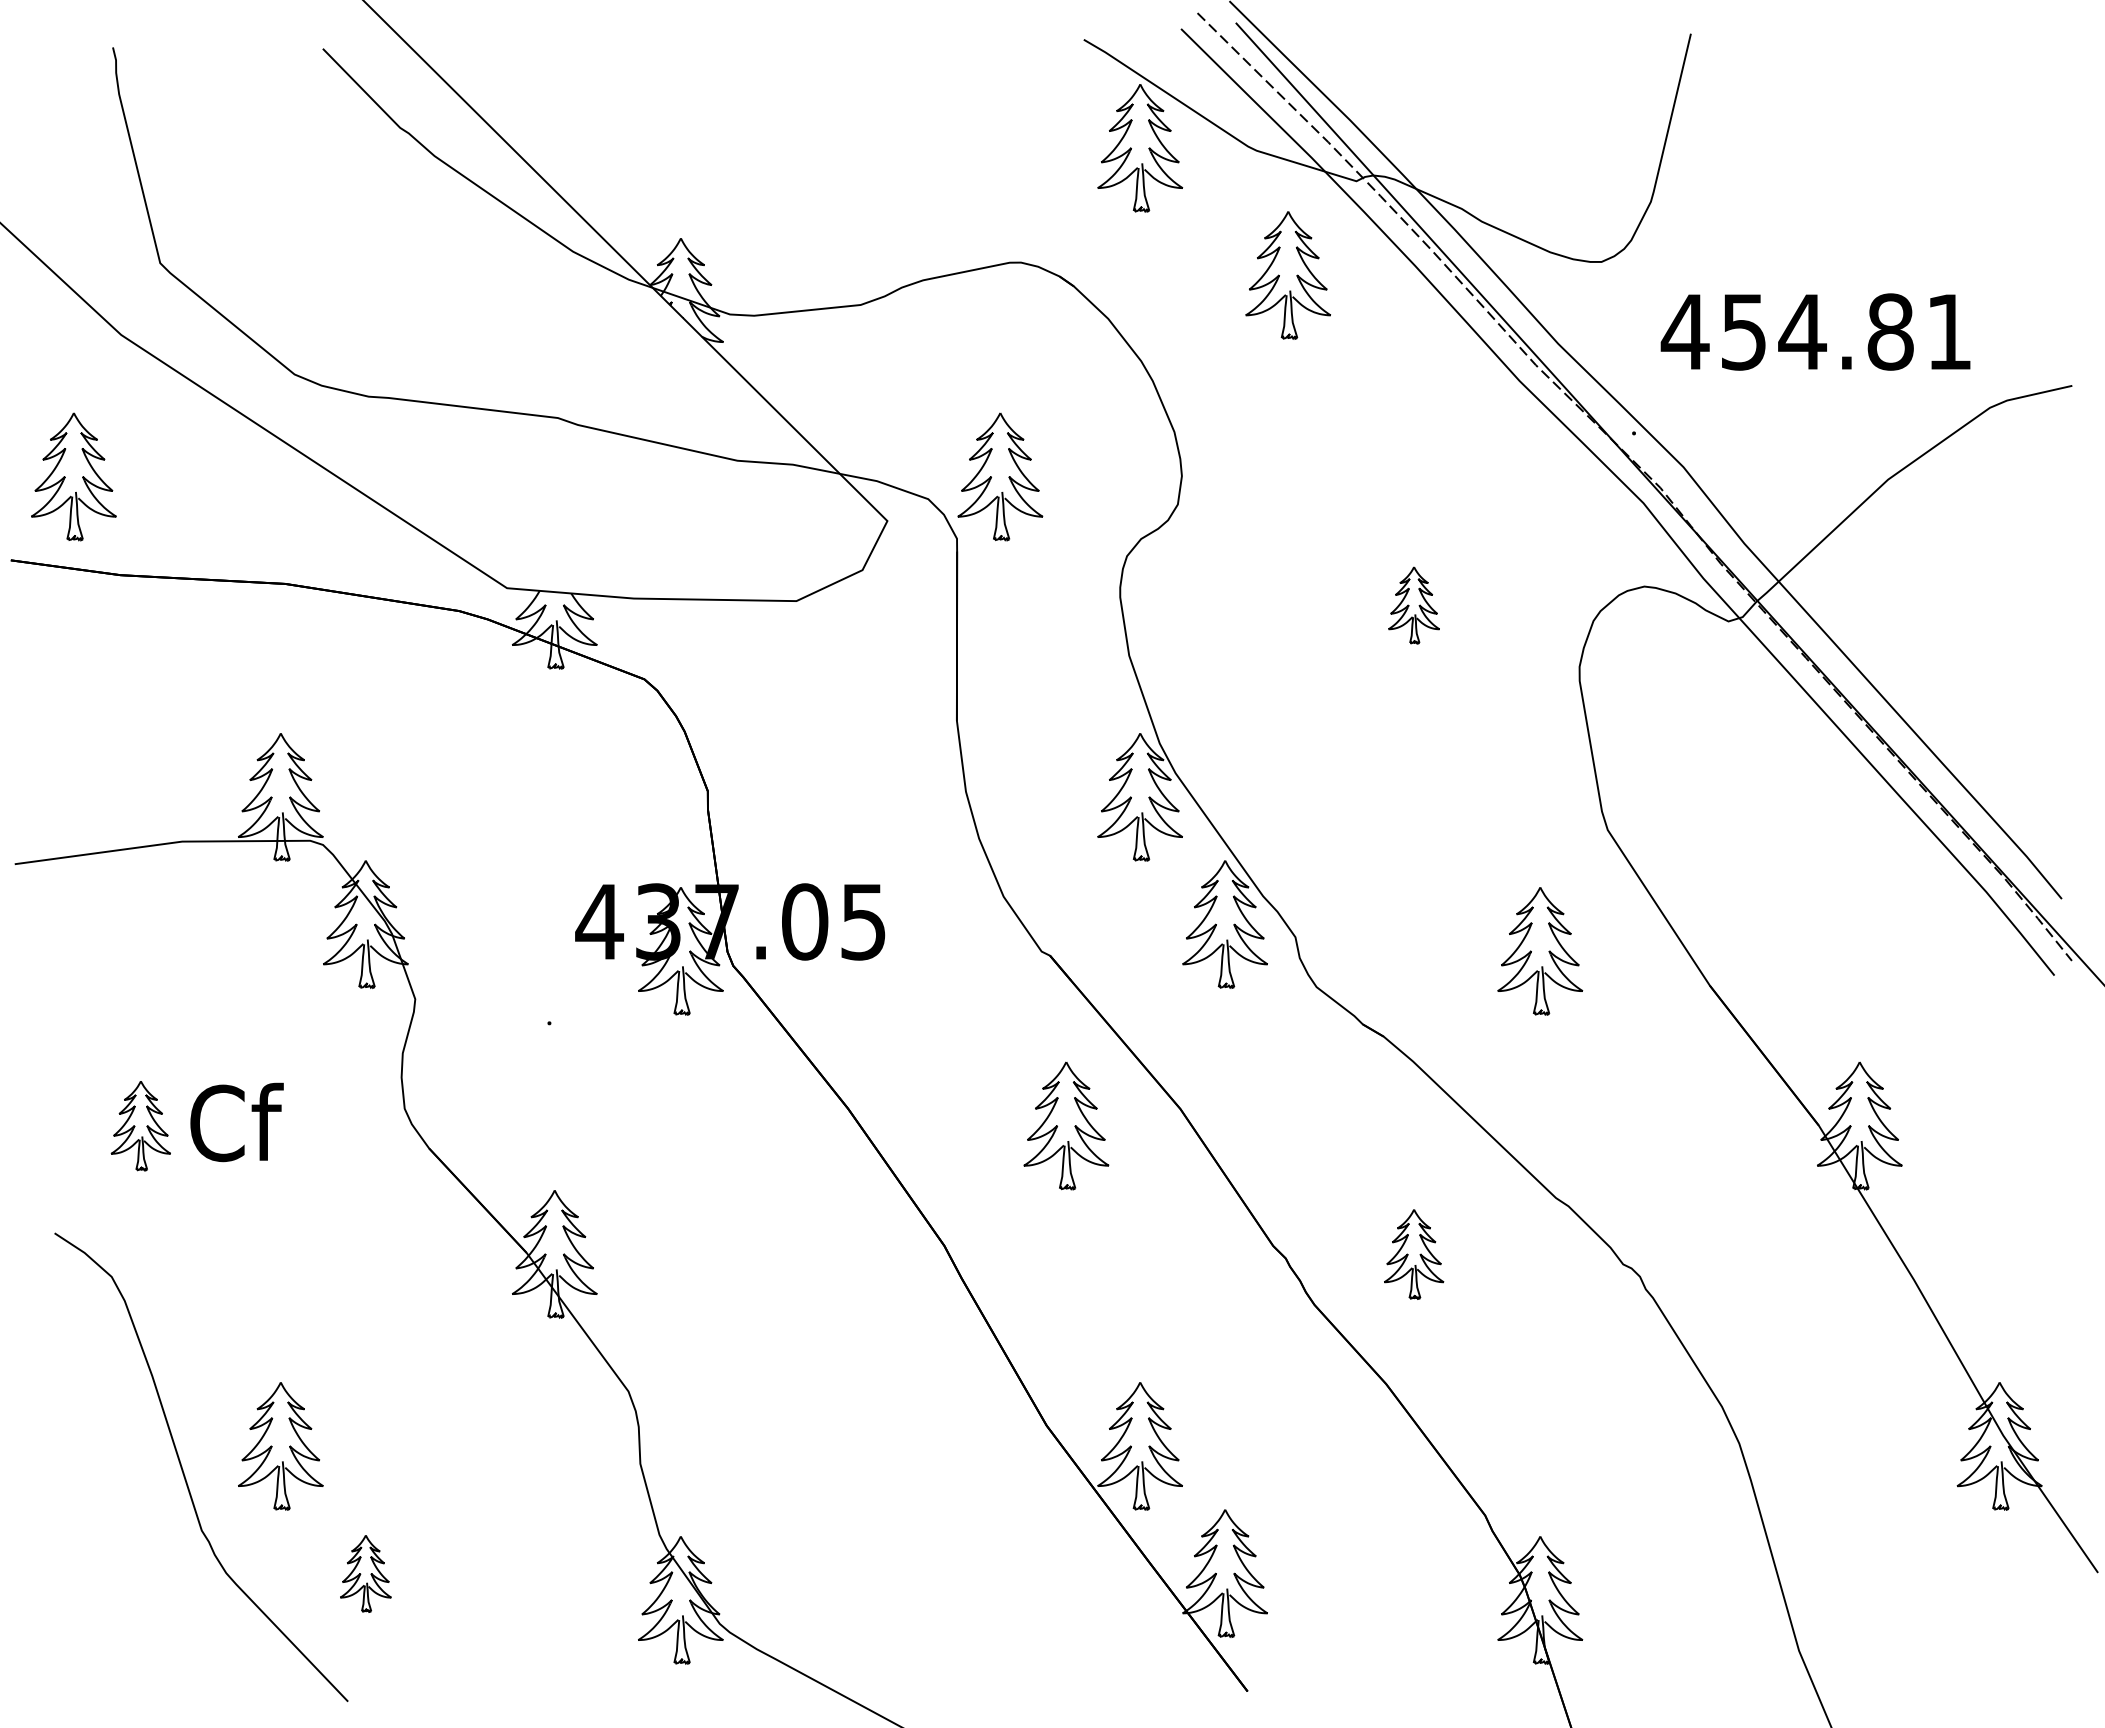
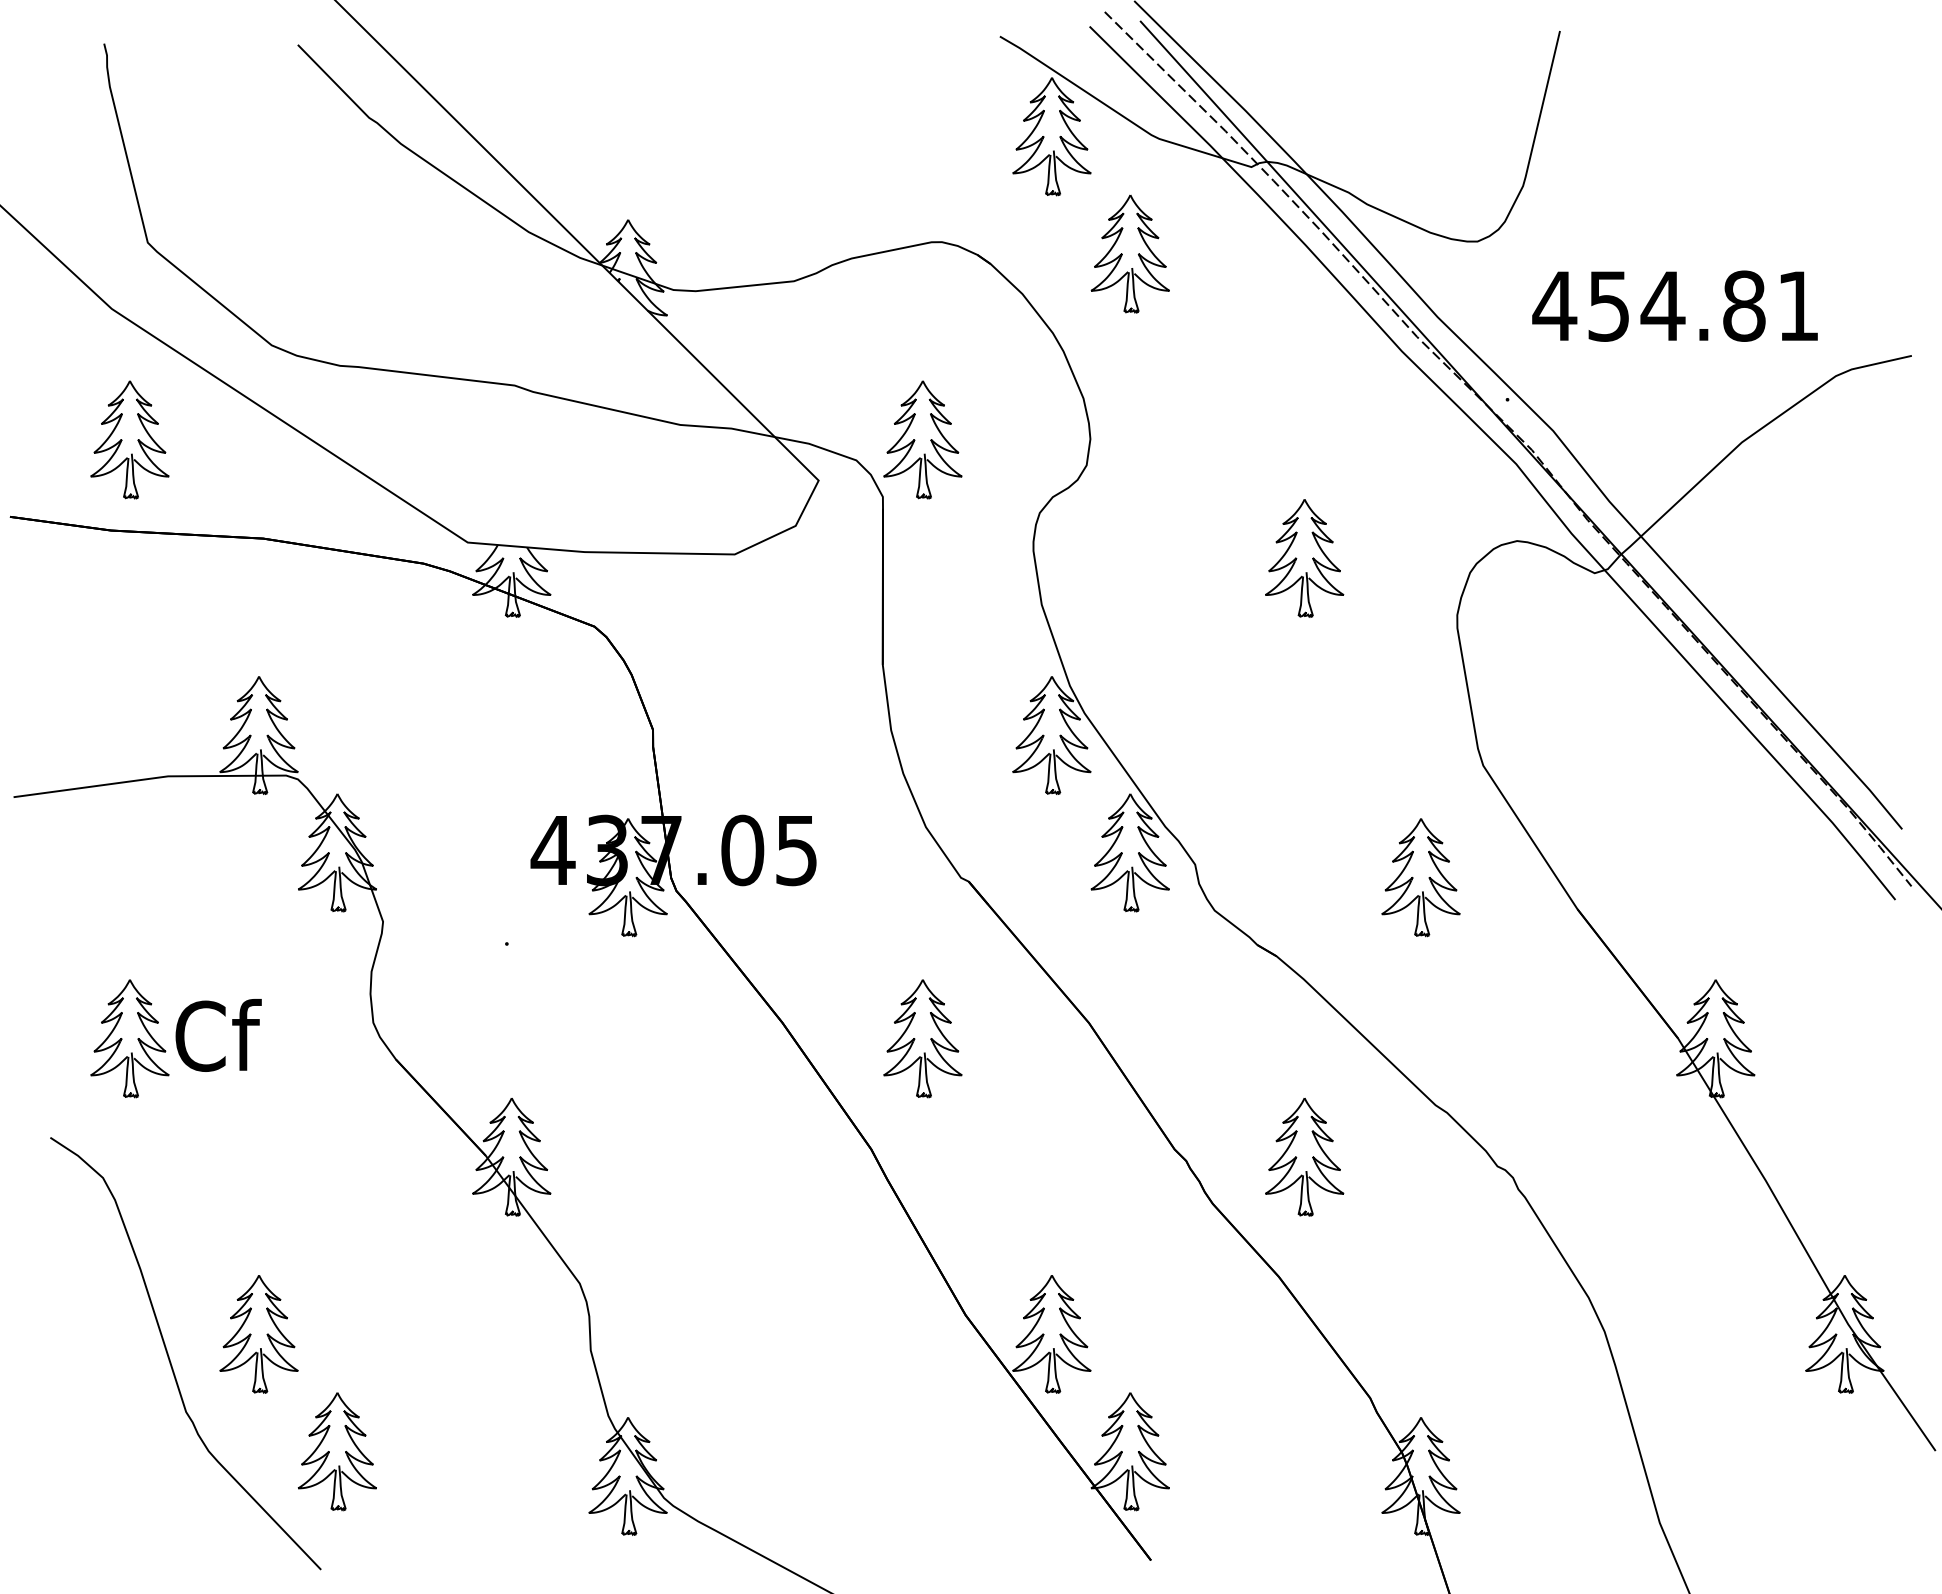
part: (1287, 275) -> (1129, 254), moved
part: (73, 476) -> (129, 439), moved
part: (1413, 605) -> (1304, 558), size x1.67
part: (140, 1125) -> (129, 1038), size x1.43
part: (1066, 1125) -> (923, 1038), moved
part: (1413, 1254) -> (1304, 1157), size x1.43
part: (365, 1573) -> (337, 1451), size x1.67

